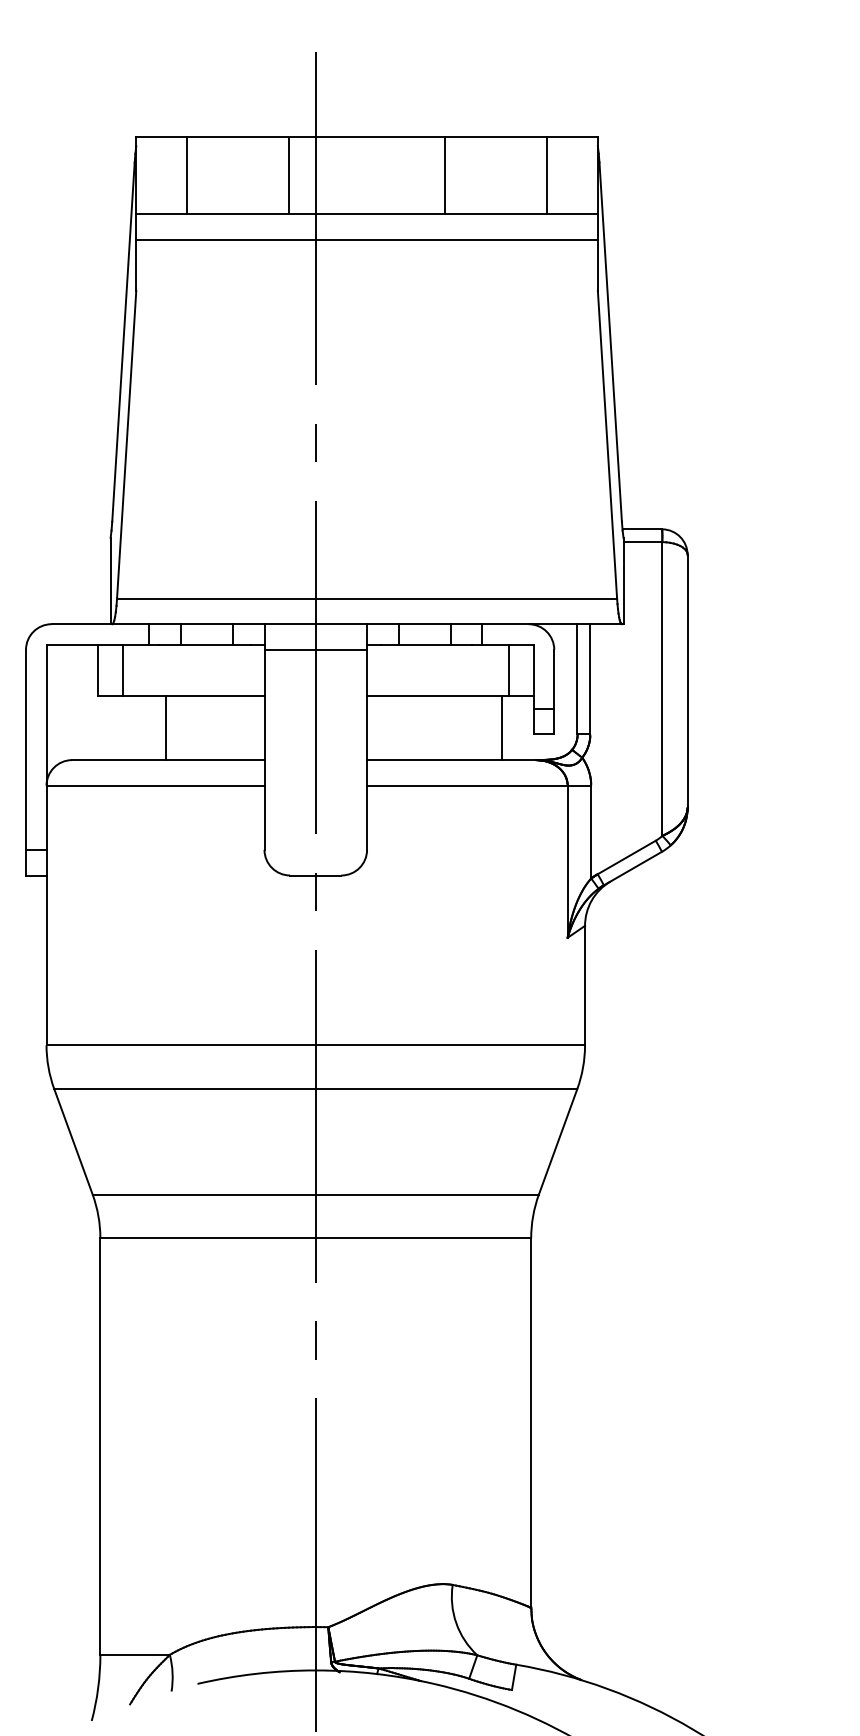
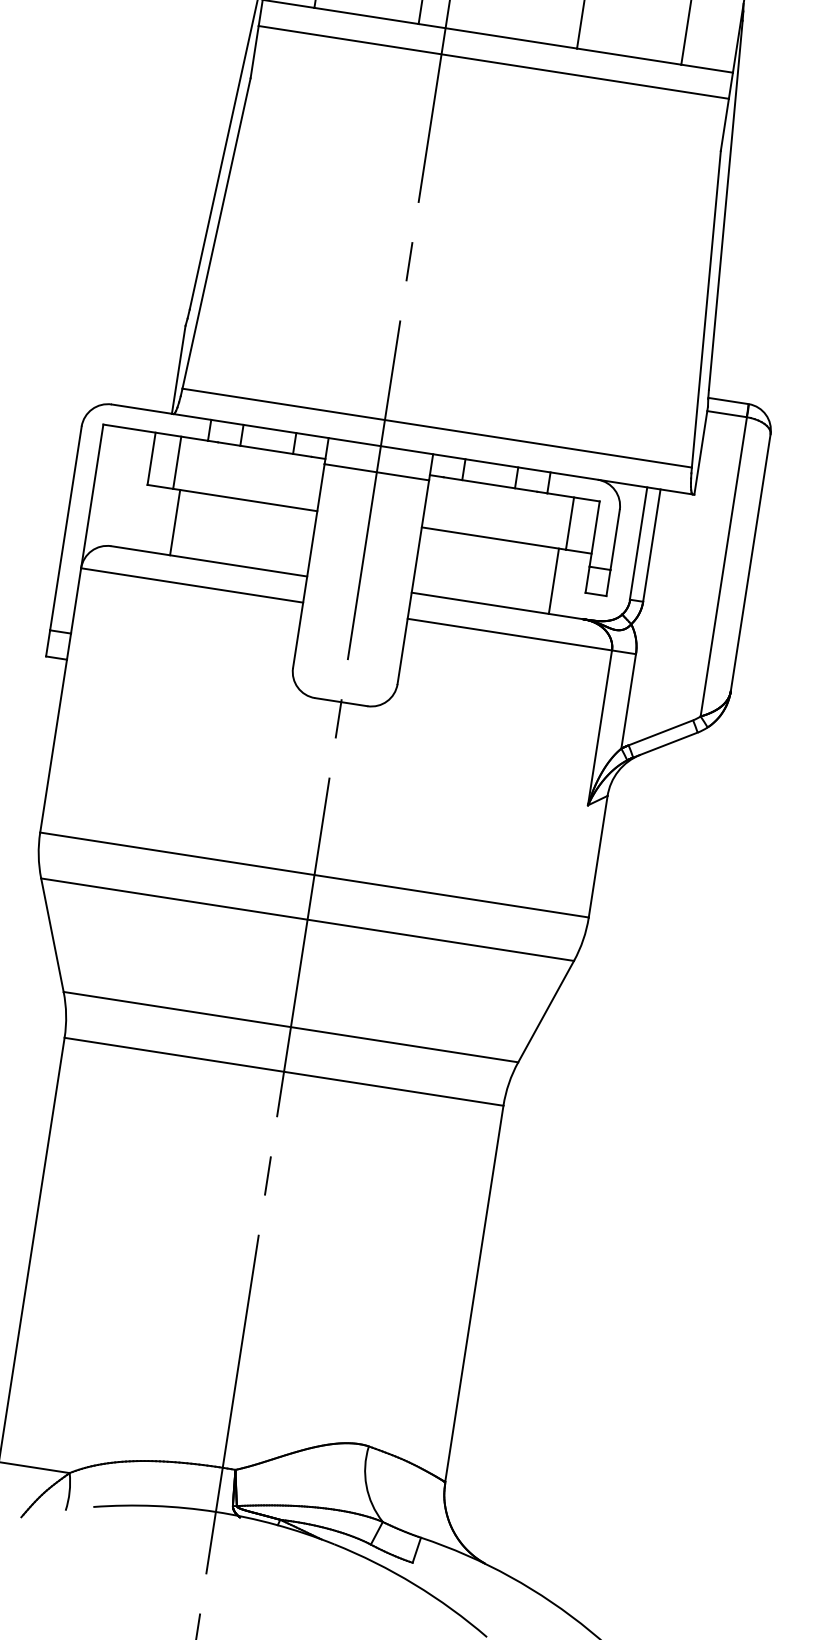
line: (165, 728) -> (174, 523), moved

